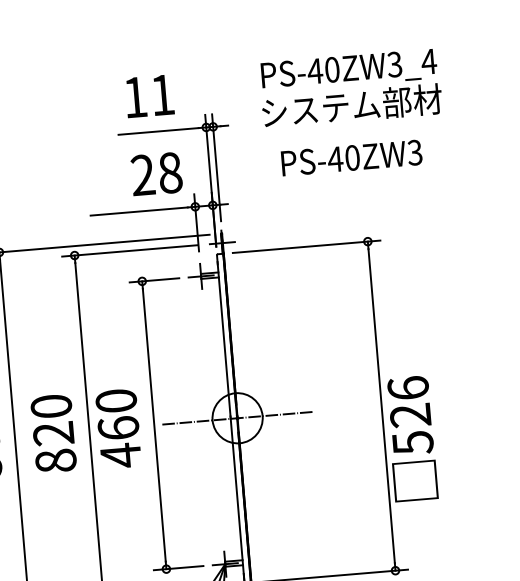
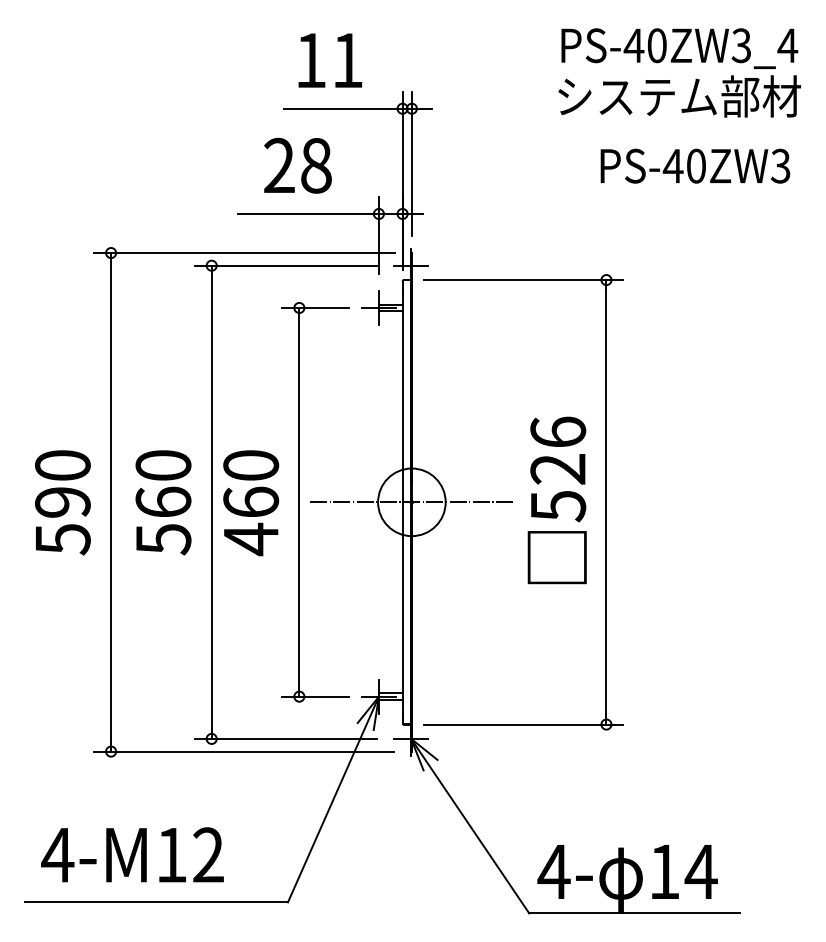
text: (350, 88) -> (679, 72), moved
text: (351, 157) -> (695, 165), moved
text: (156, 173) -> (297, 165), moved
text: (411, 438) -> (556, 500), moved
text: (54, 447) -> (163, 520), 820 -> 560

